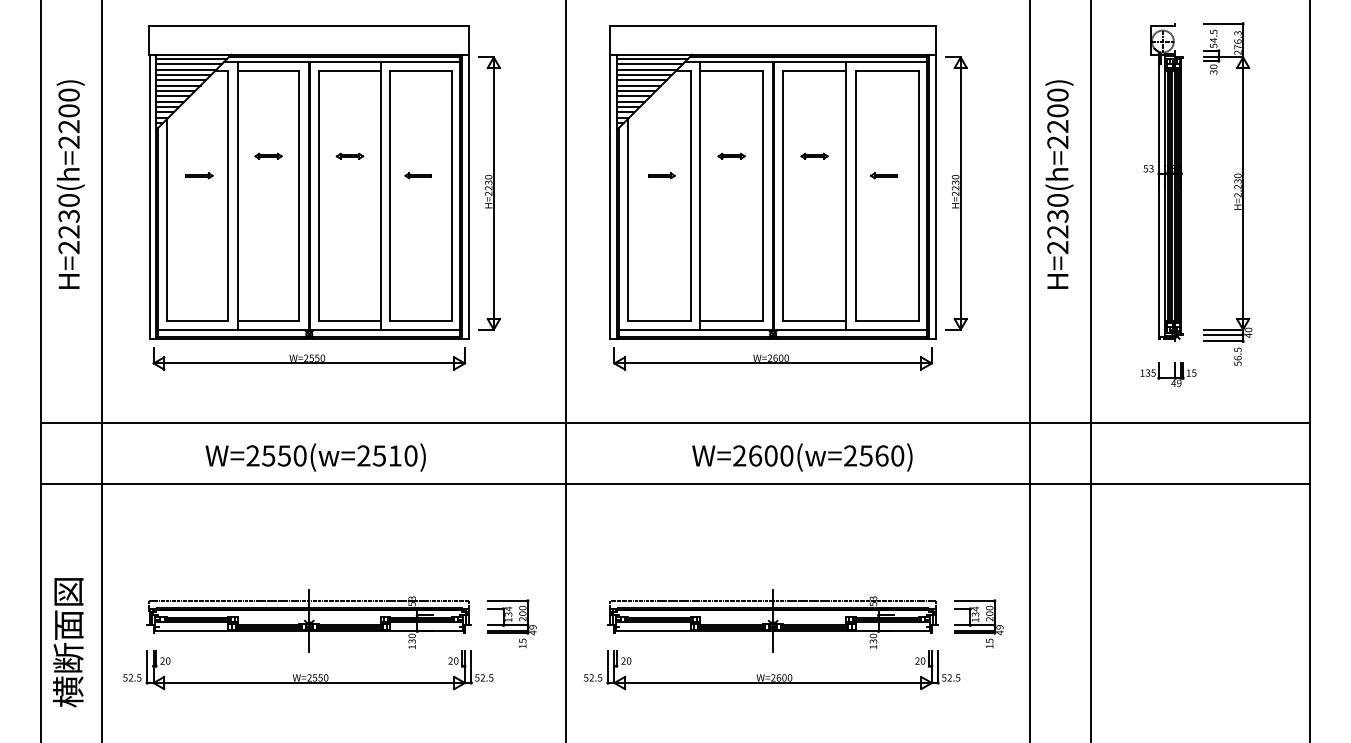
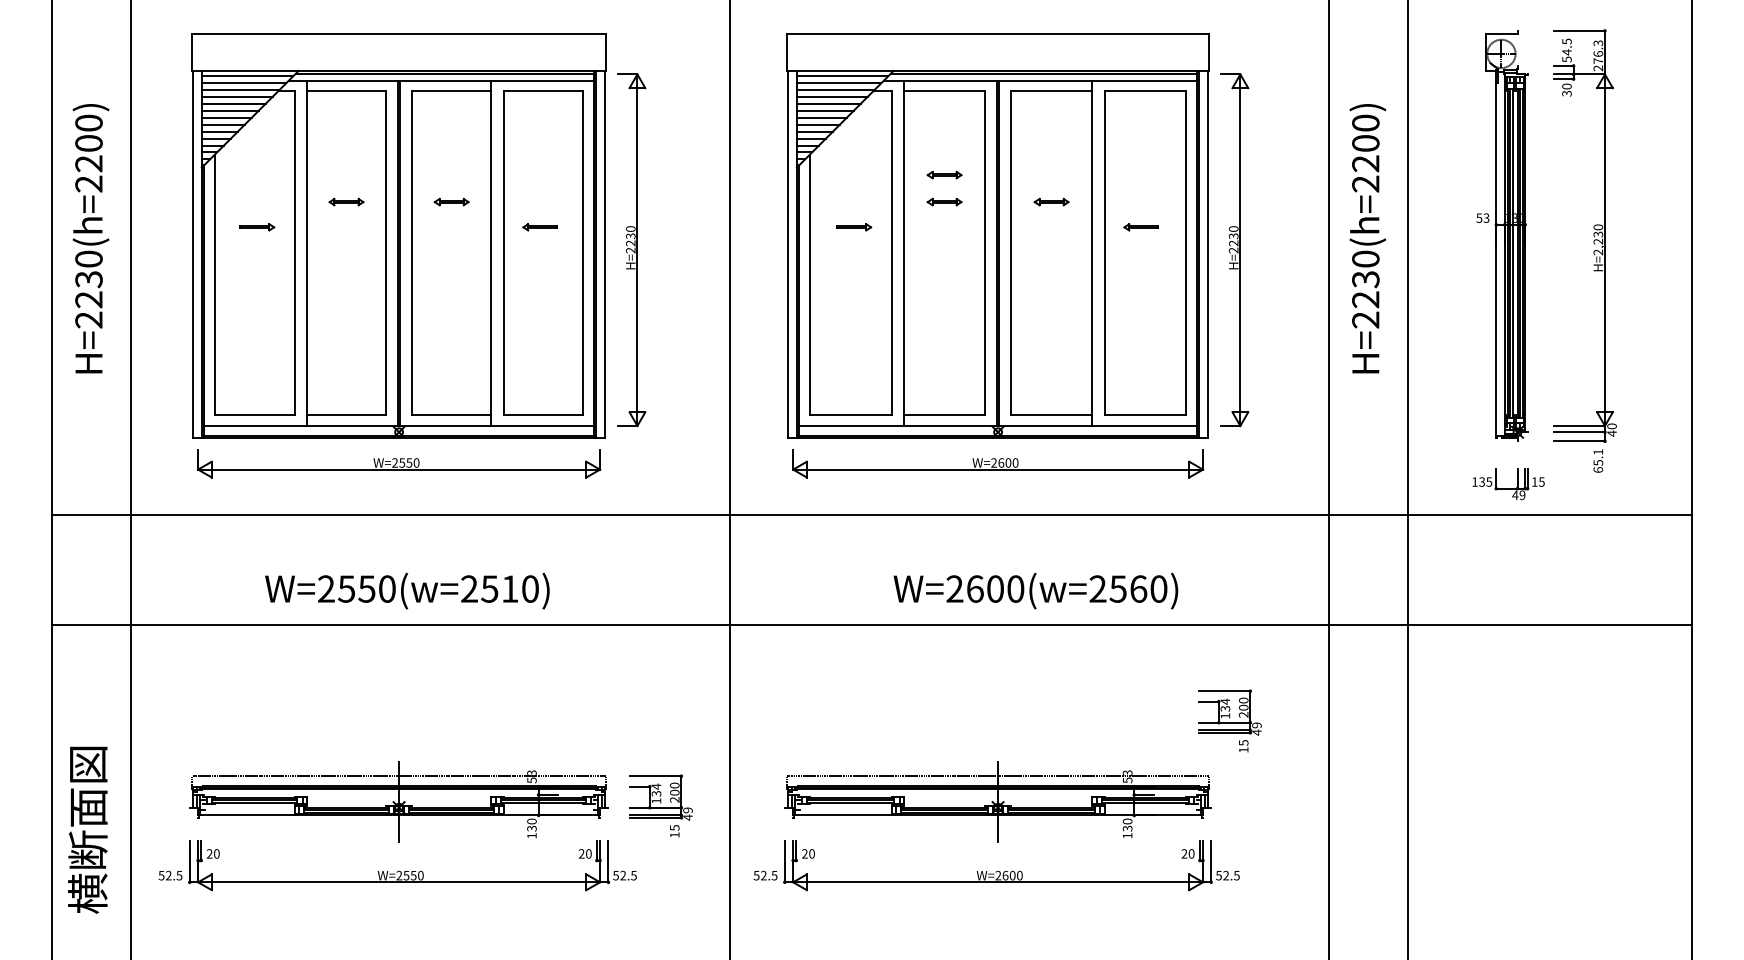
part: (731, 134) -> (944, 174), added
text: (1238, 356) -> (1598, 460), 56.5 -> 65.1
line: (675, 422) -> (871, 514), moved
part: (978, 623) -> (1229, 720), moved

